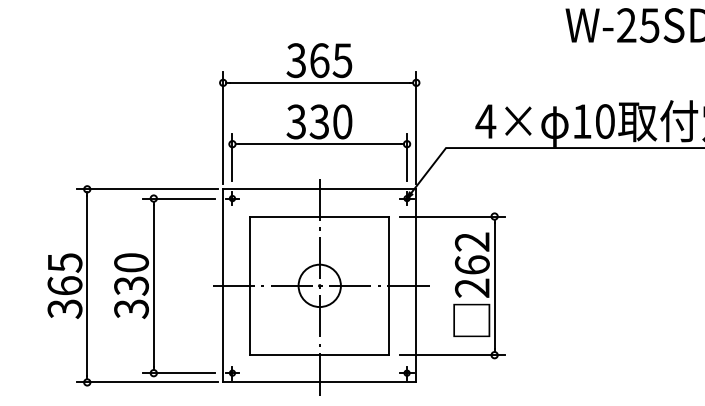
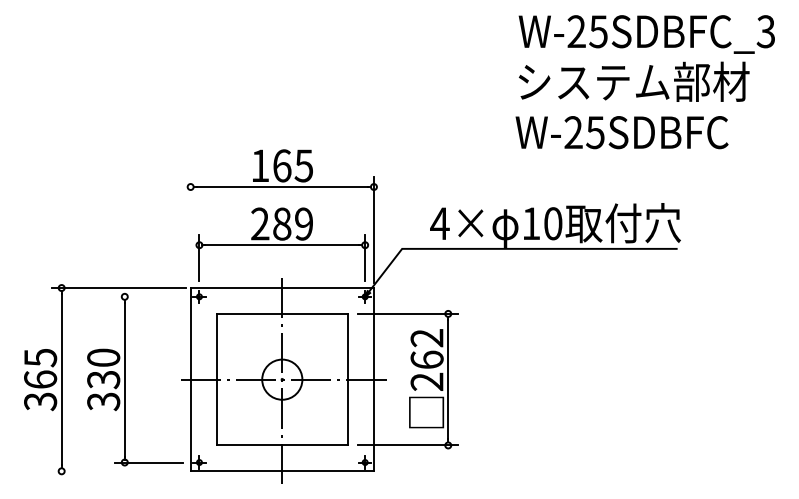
text: (295, 60) -> (259, 165), 365 -> 165
text: (318, 121) -> (281, 223), 330 -> 289
line: (223, 127) -> (190, 229), removed
line: (178, 198) -> (148, 296), removed
line: (147, 382) -> (118, 471), removed

